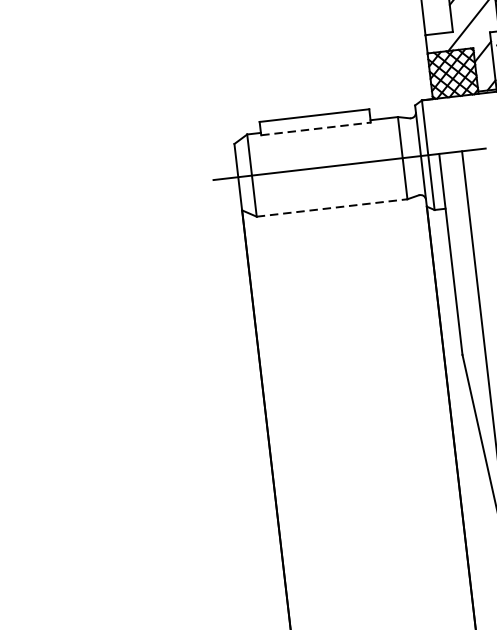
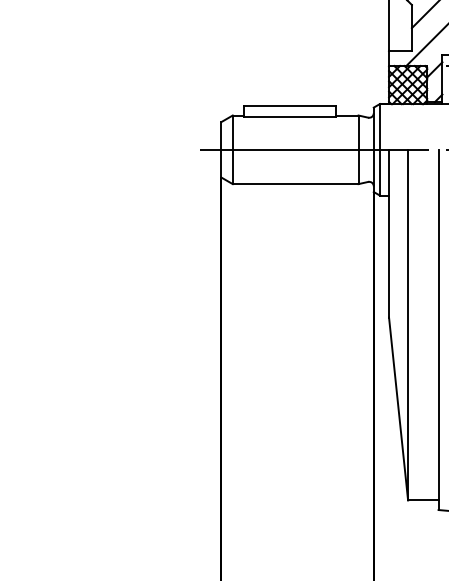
line: (315, 129) -> (289, 117), dashed -> solid
line: (331, 208) -> (295, 184), dashed -> solid

